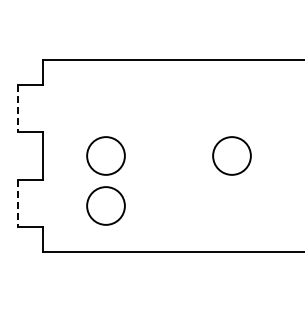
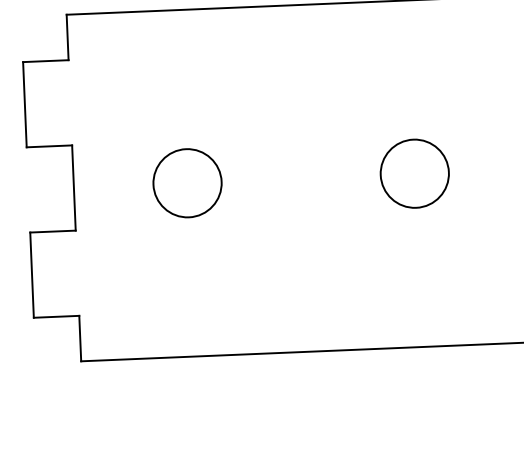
line: (17, 108) -> (24, 104), dashed -> solid
line: (17, 203) -> (31, 275), dashed -> solid
circle: (105, 205) -> (190, 272), removed

